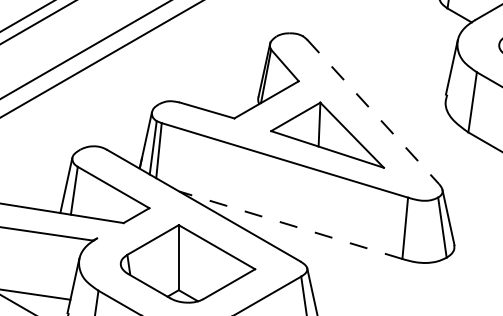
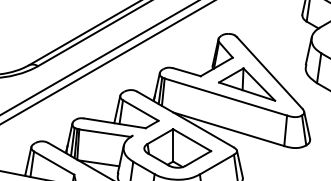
line: (372, 110) -> (269, 72), dashed -> solid
line: (290, 225) -> (228, 129), dashed -> solid

